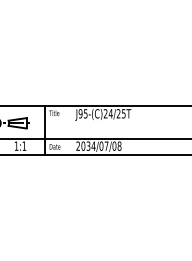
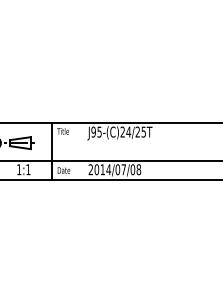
text: (88, 145) -> (102, 168), 2034/07/08 -> 2014/07/08

